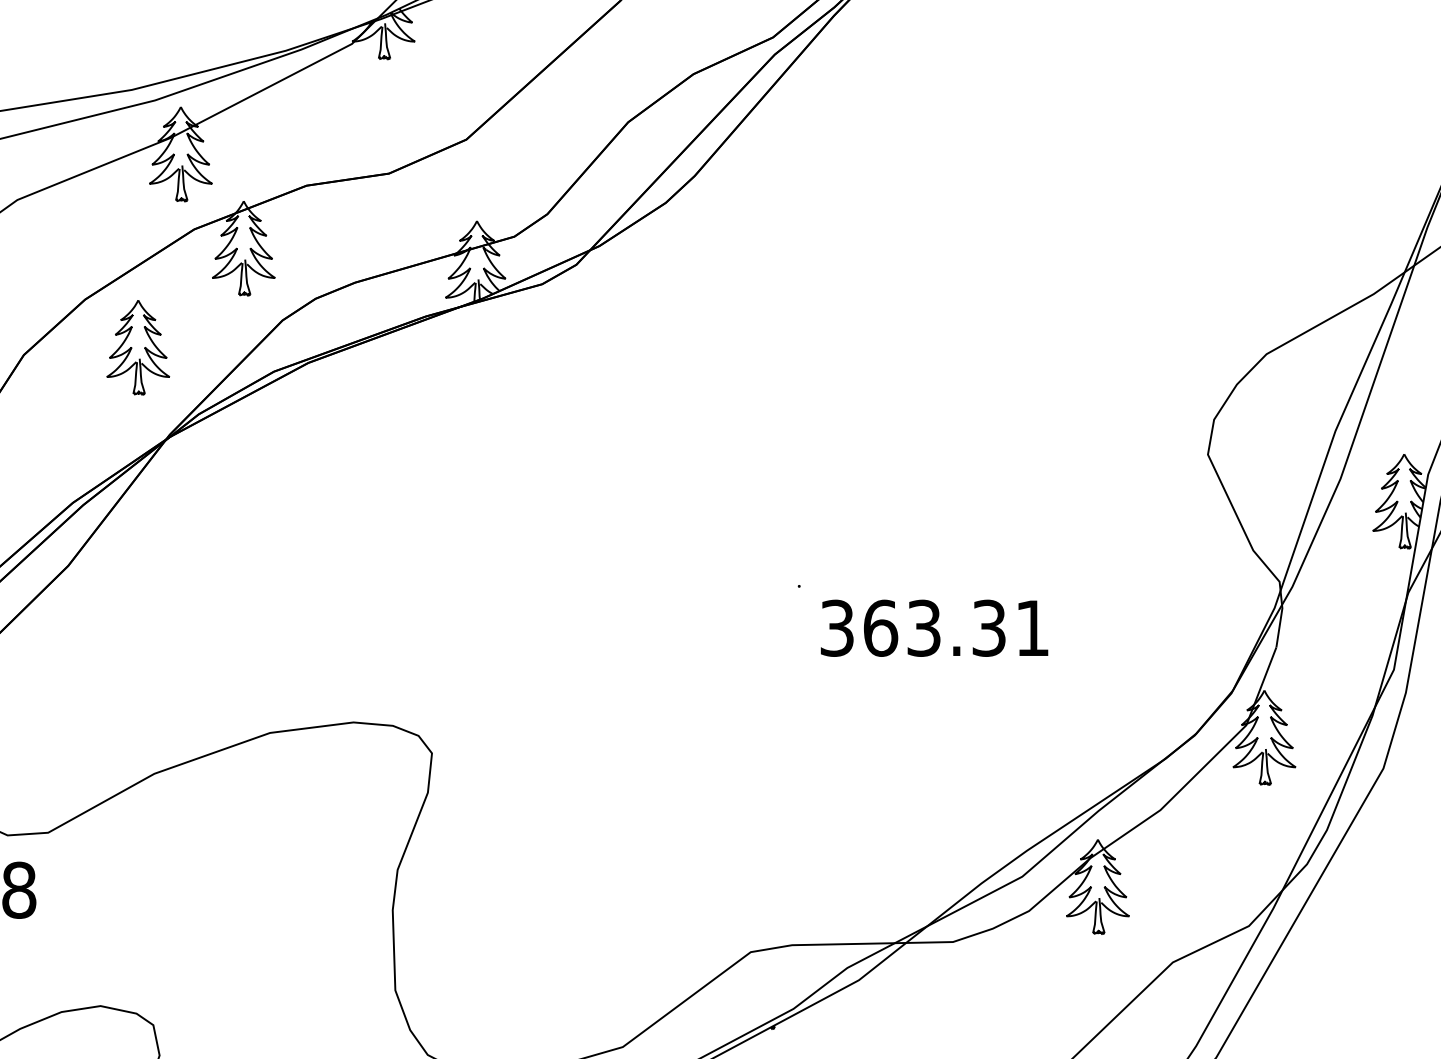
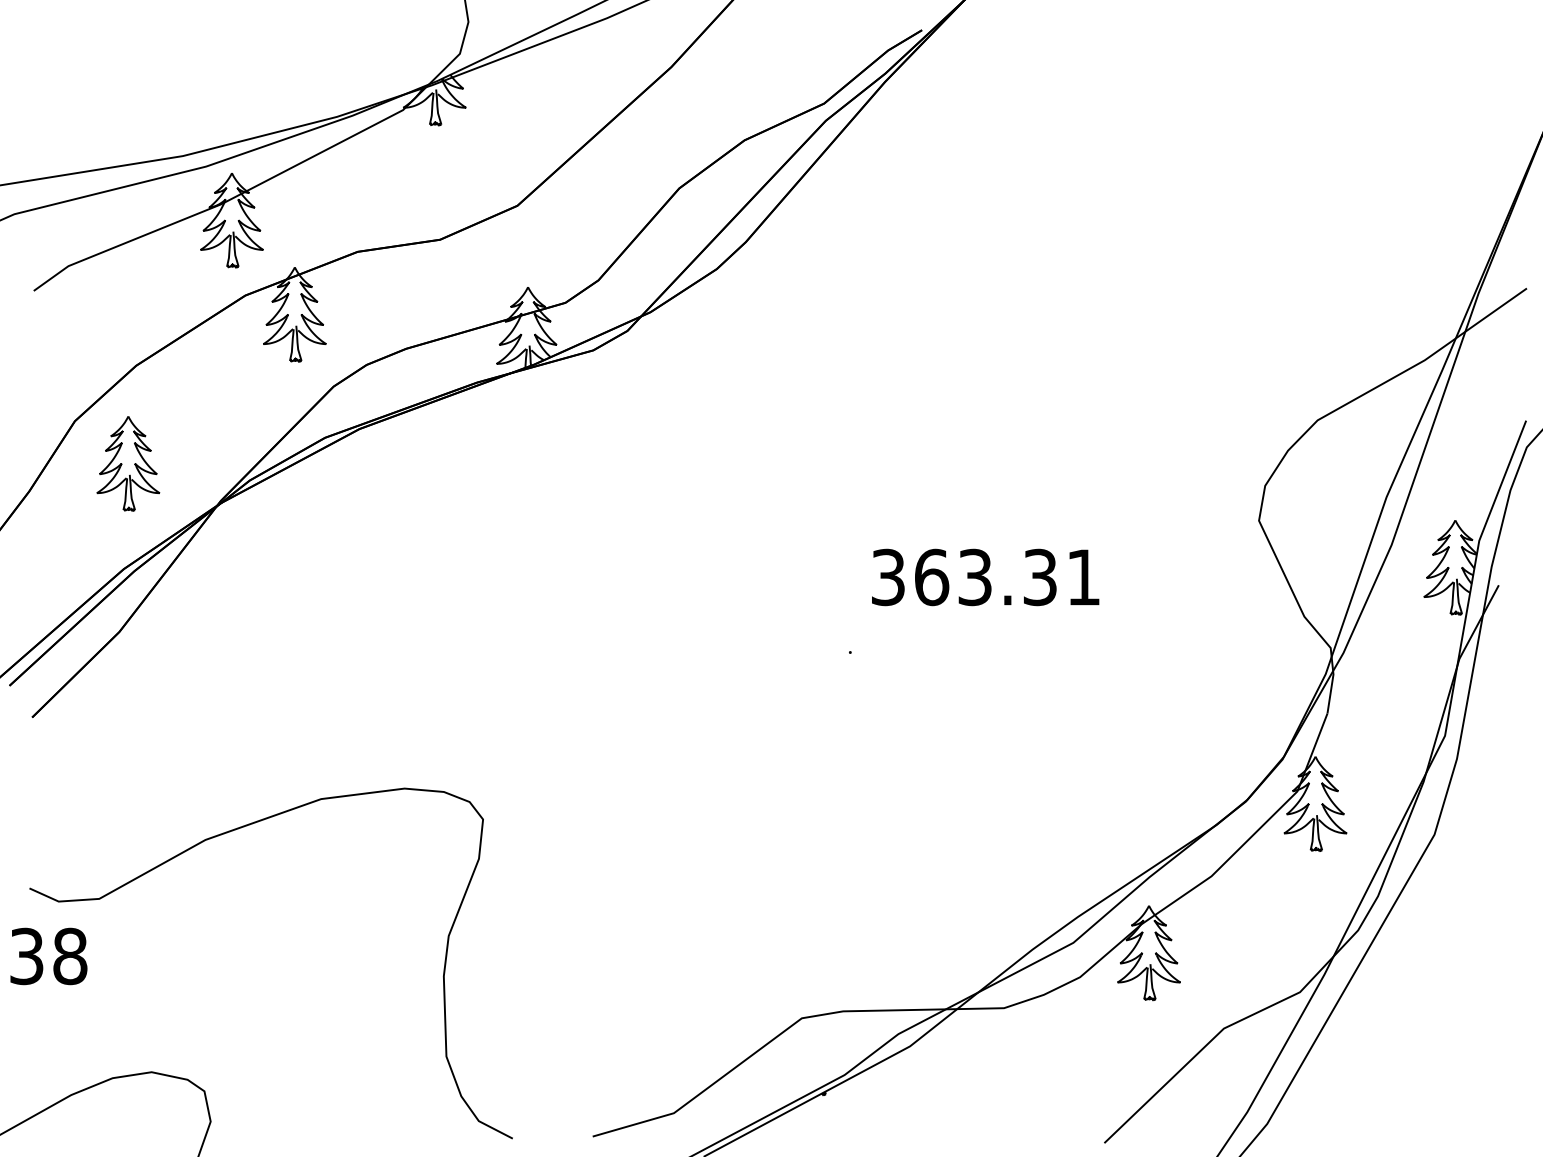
part: (138, 347) -> (128, 463), moved
text: (934, 628) -> (985, 577), moved

